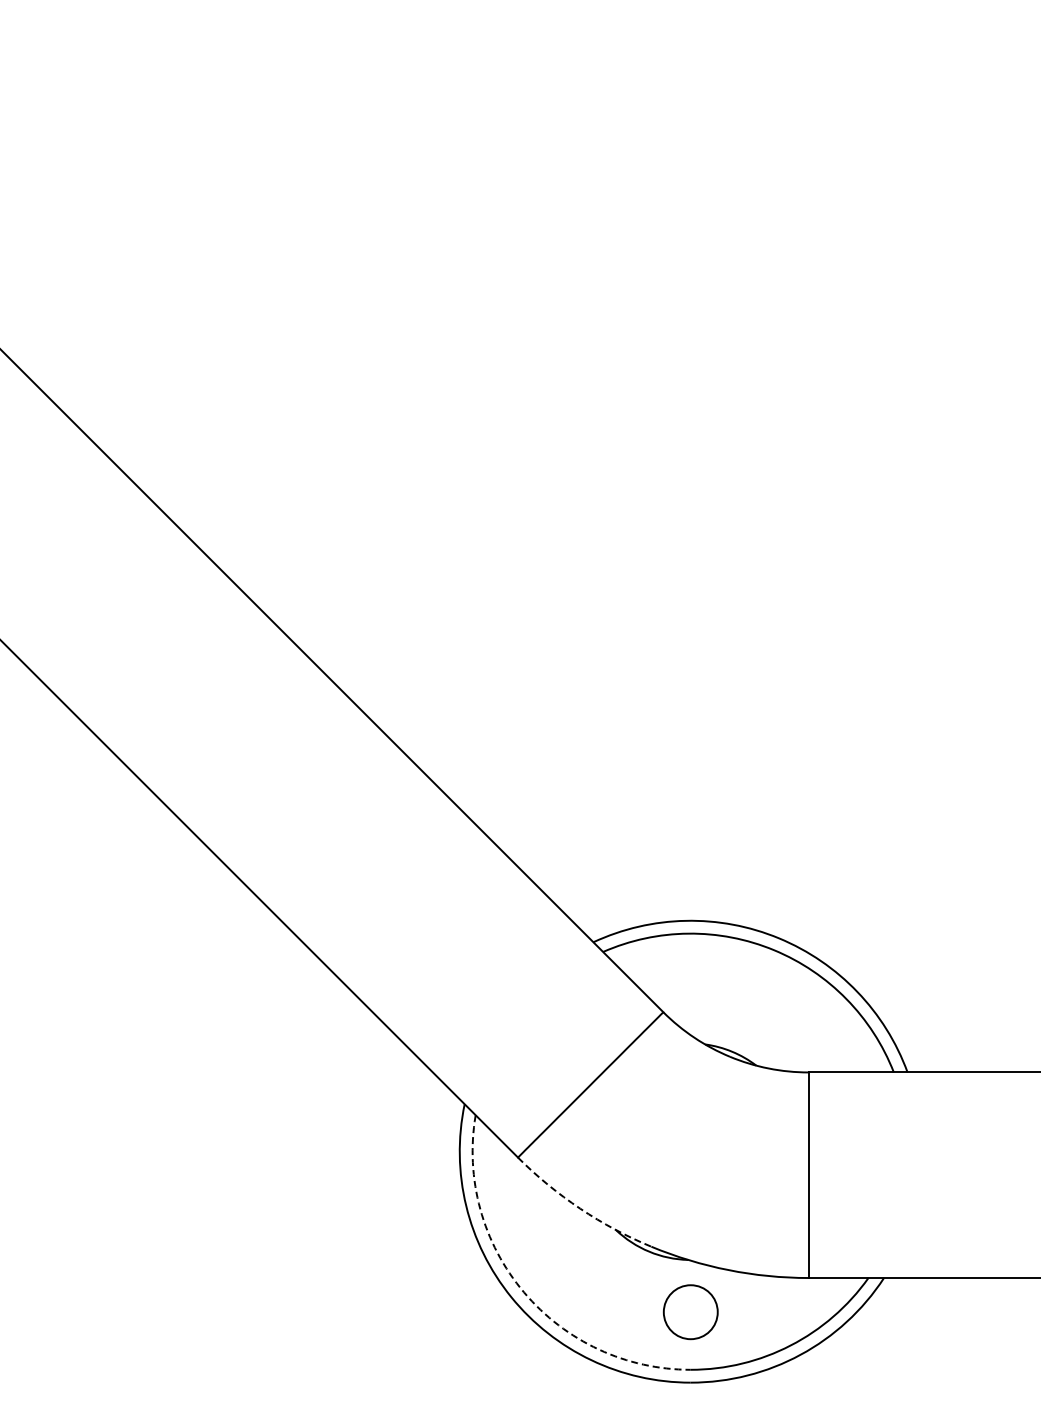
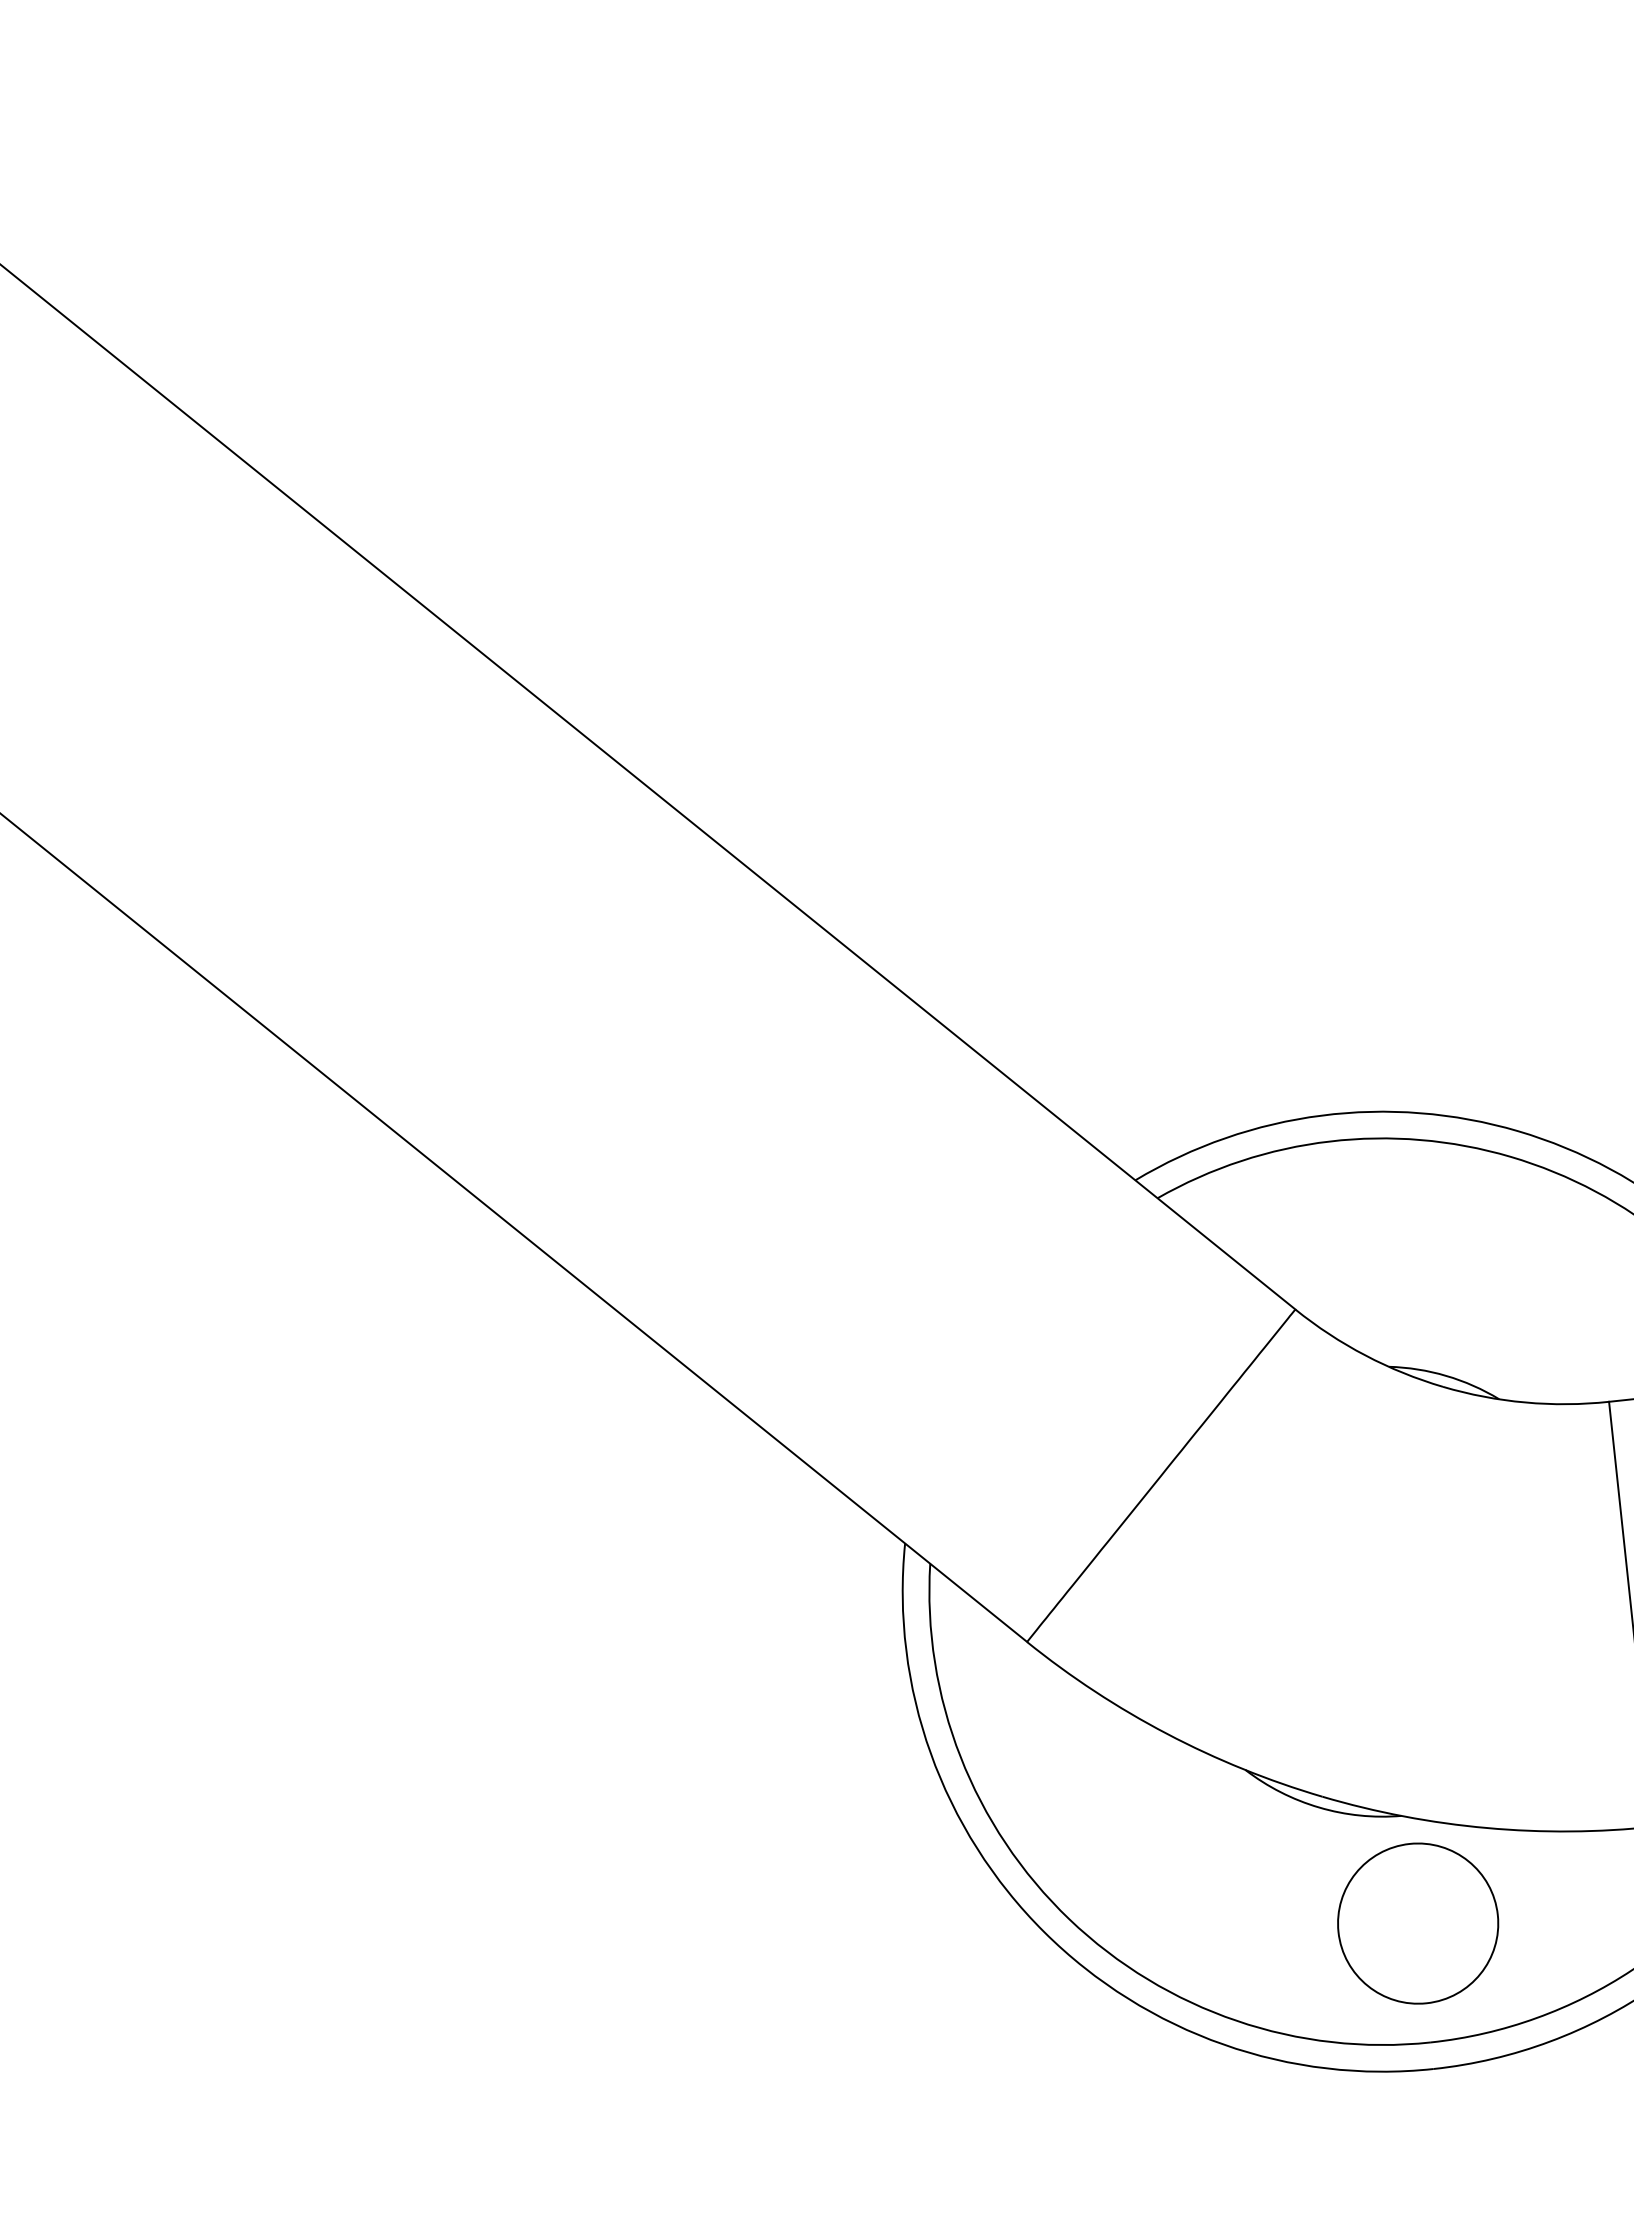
arc: (580, 1208) -> (1167, 1733), dashed -> solid
arc: (524, 1292) -> (1070, 1919), dashed -> solid
circle: (690, 1311) -> (1417, 1921), size x1.43

